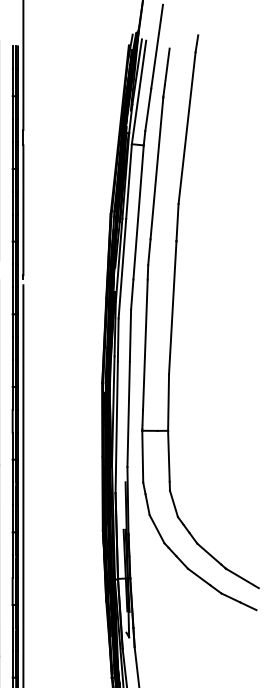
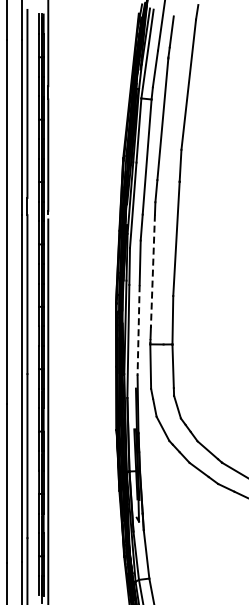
line: (144, 344) -> (152, 270), solid -> dashed
line: (128, 414) -> (138, 330), solid -> dashed

